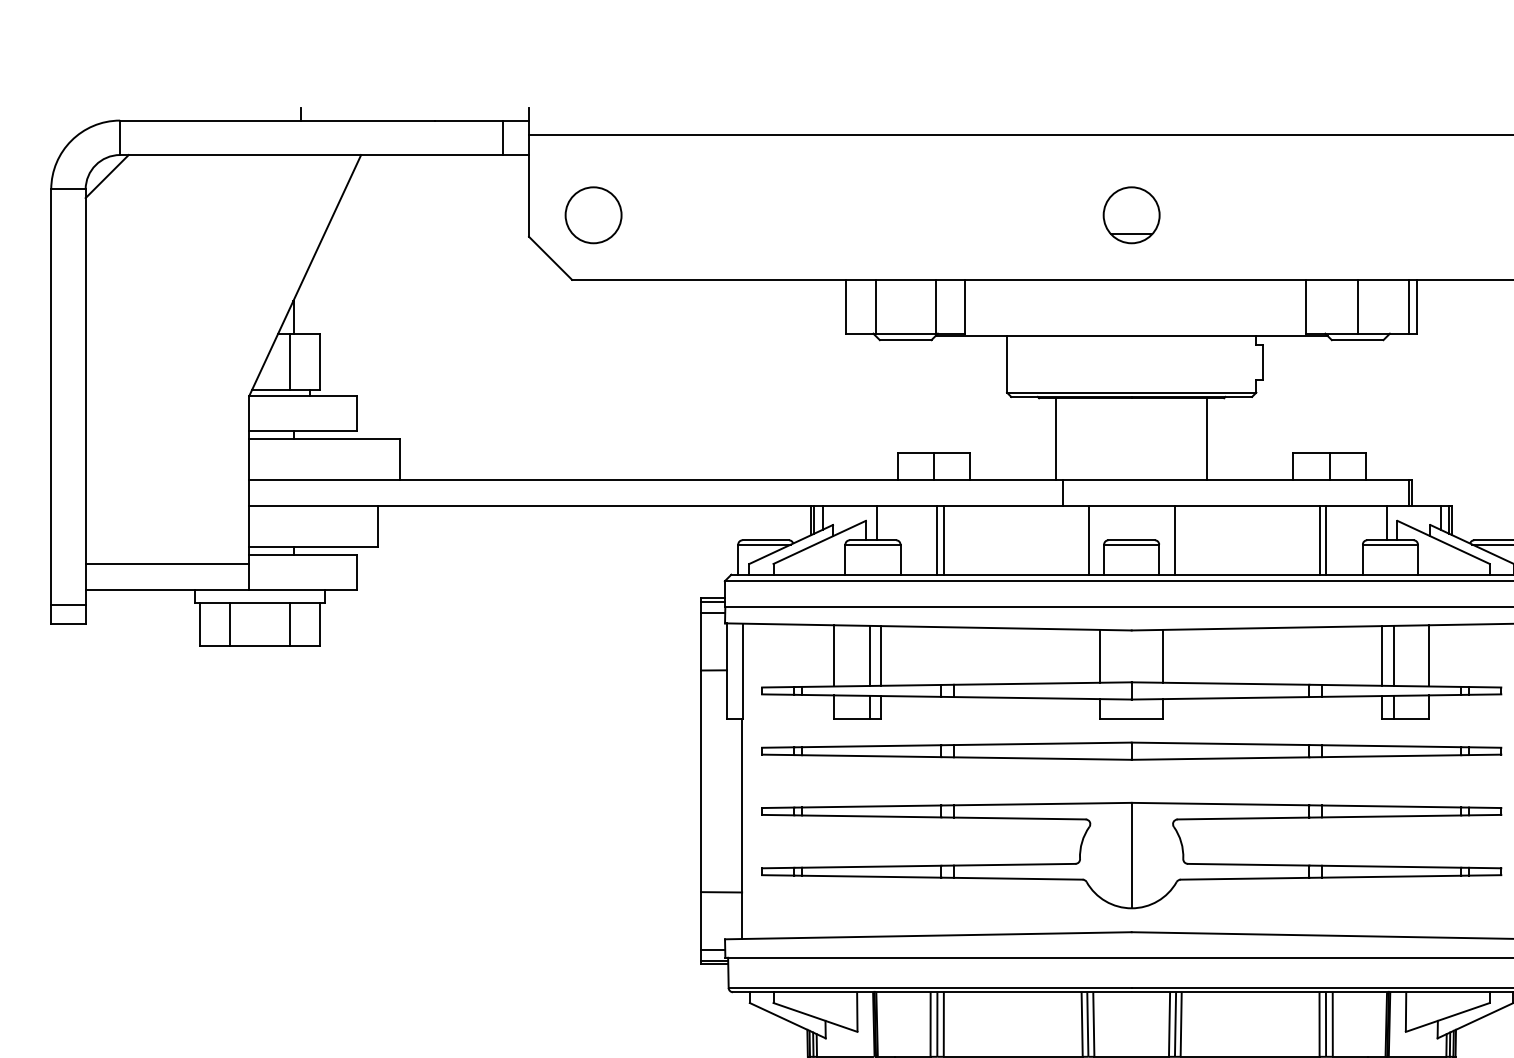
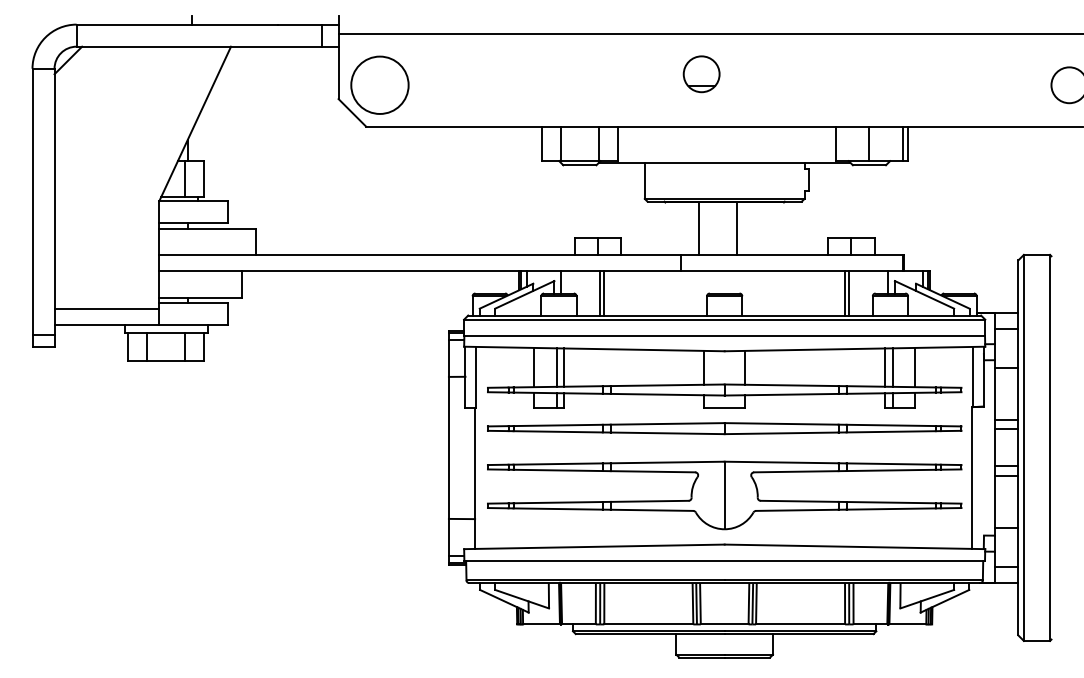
circle: (592, 215) -> (379, 85), size x1.6
part: (1131, 215) -> (701, 74), moved
line: (1056, 438) -> (699, 228), moved
line: (1206, 438) -> (736, 228), moved
line: (1089, 540) -> (697, 293), removed
line: (1175, 540) -> (752, 293), removed

